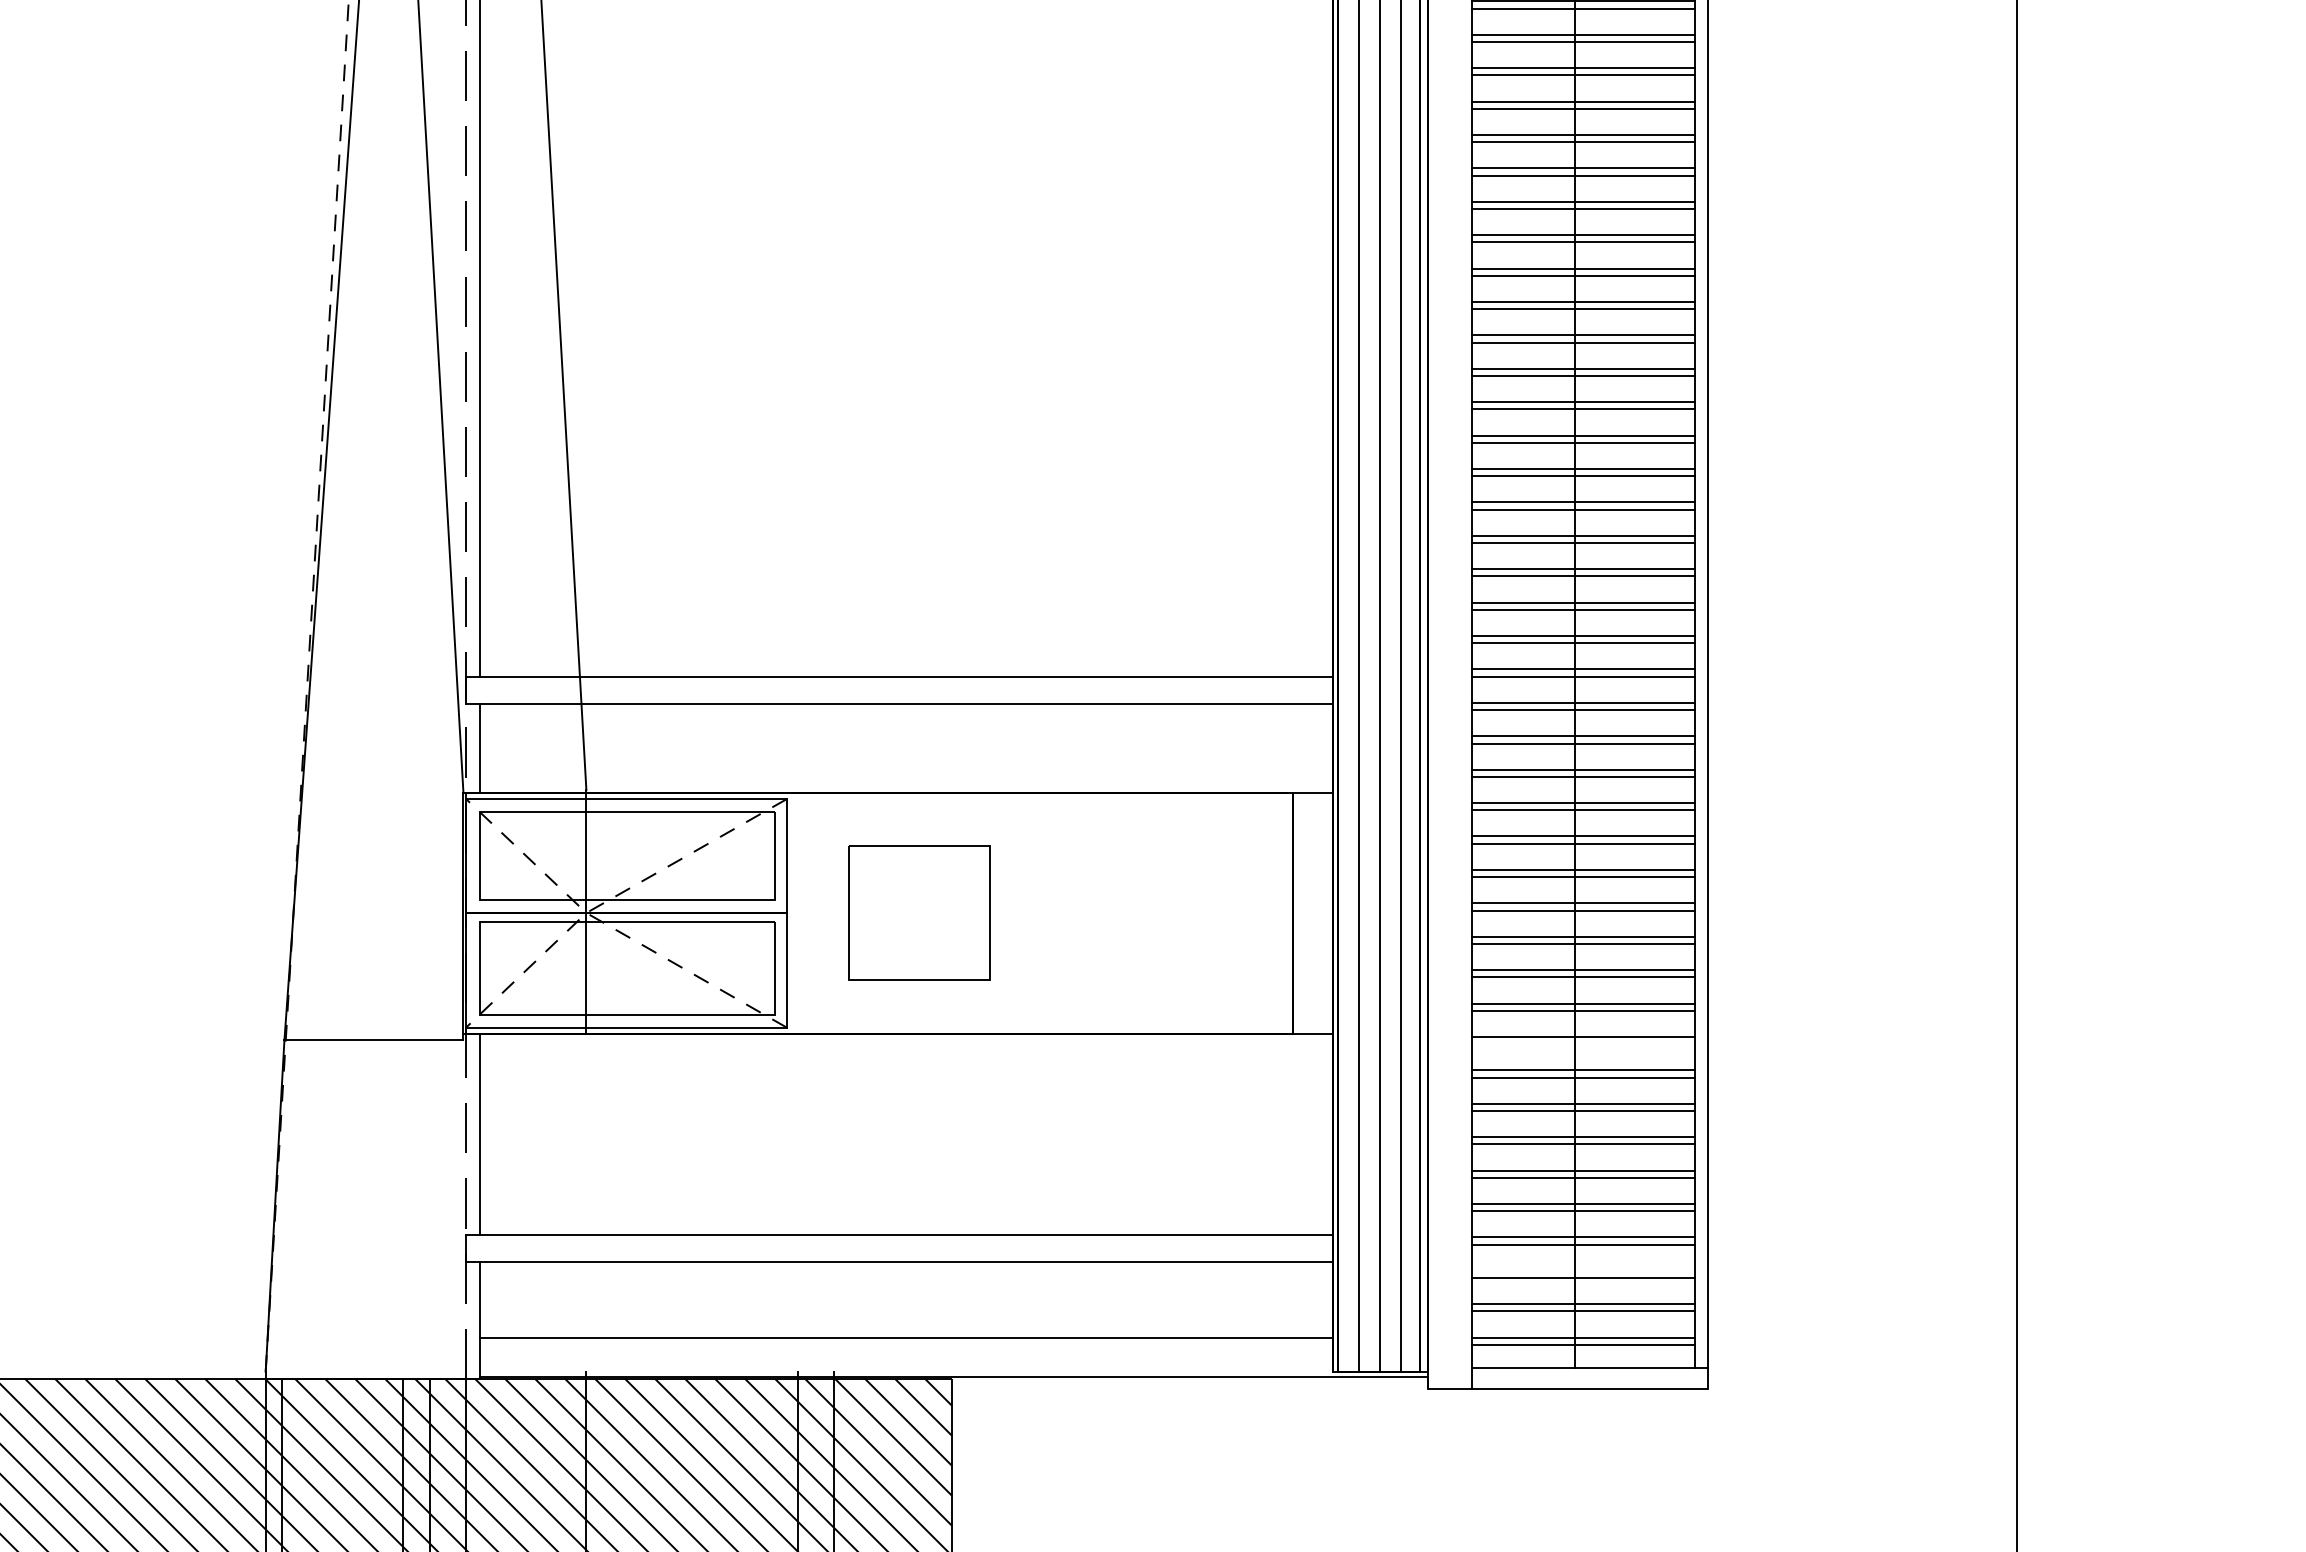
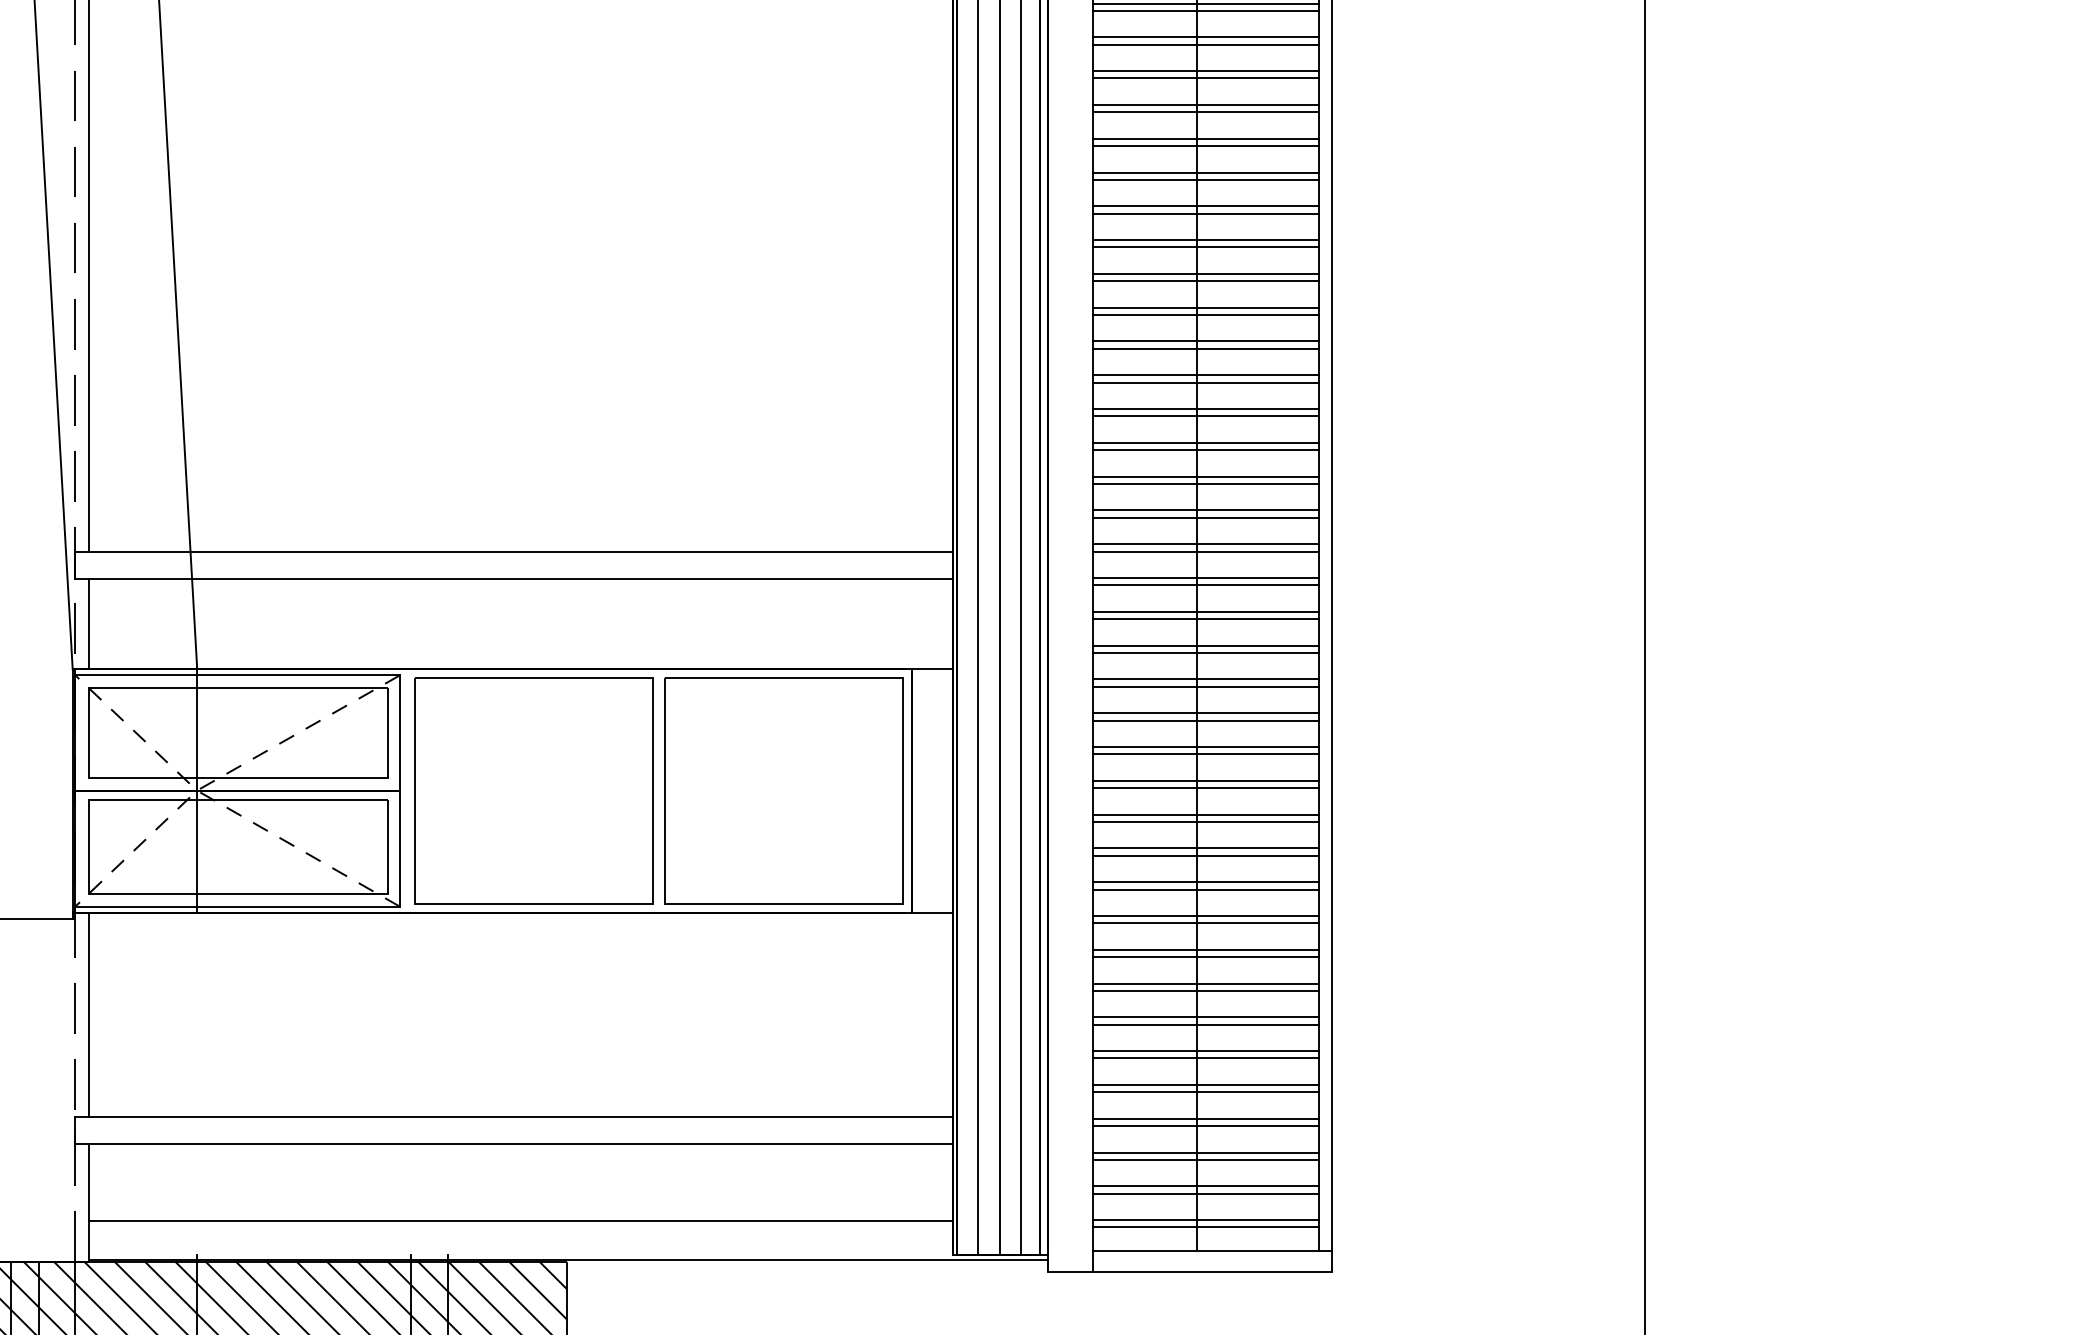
part: (919, 913) -> (534, 791), size x1.67
part: (1166, 913) -> (783, 791), added
line: (1583, 1044) -> (1205, 923), added
line: (1583, 1270) -> (1205, 1152), added

